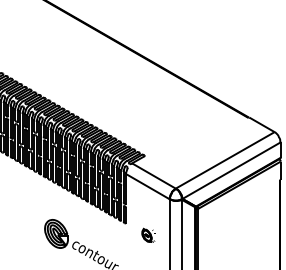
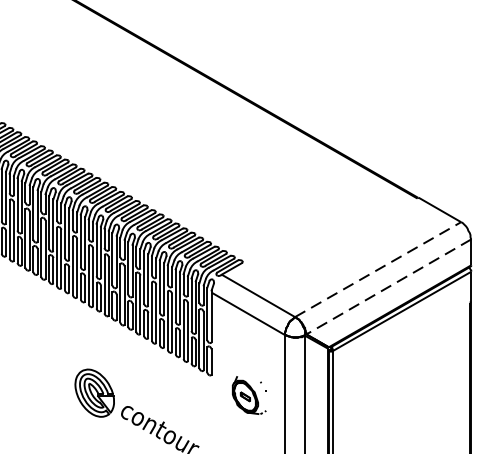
line: (225, 160) -> (378, 269), solid -> dashed
line: (231, 170) -> (388, 286), solid -> dashed
part: (148, 234) -> (249, 394), size x1.6

